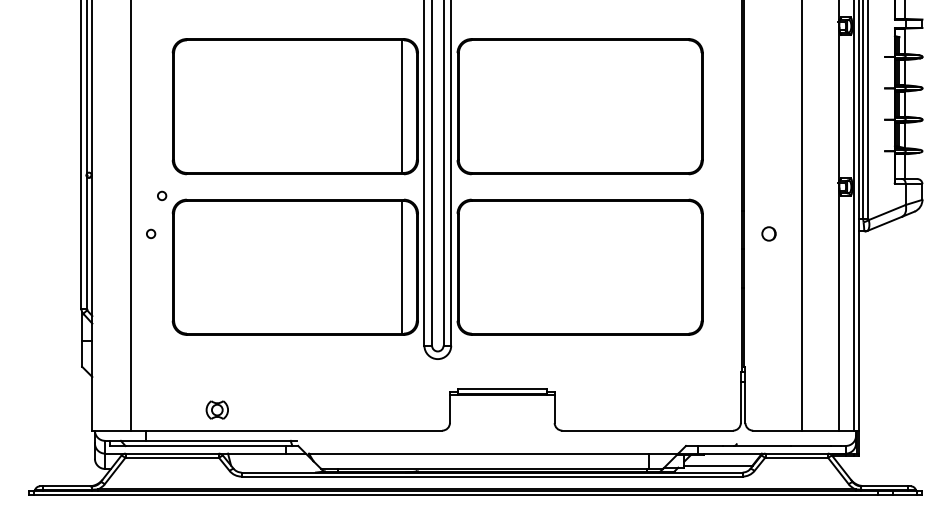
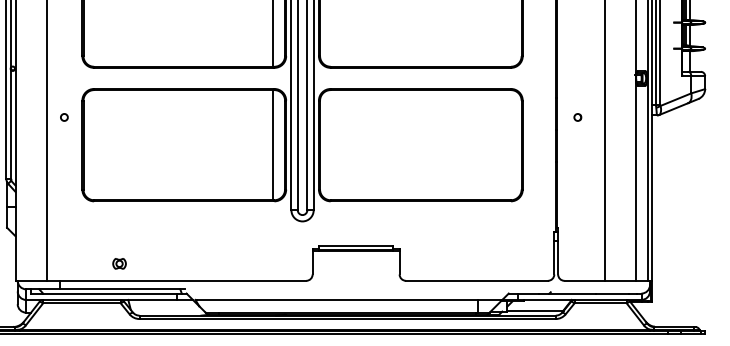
circle: (162, 195) -> (73, 85), removed
part: (769, 233) -> (578, 117), size x0.62
part: (217, 410) -> (119, 264), size x0.71

